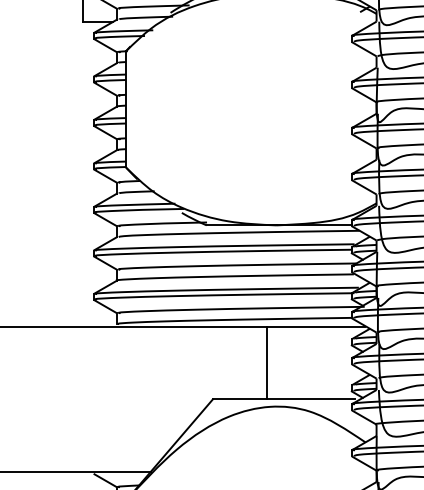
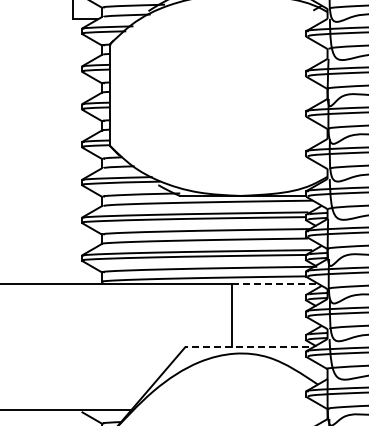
line: (316, 327) -> (275, 284), solid -> dashed
line: (284, 399) -> (247, 347), solid -> dashed

